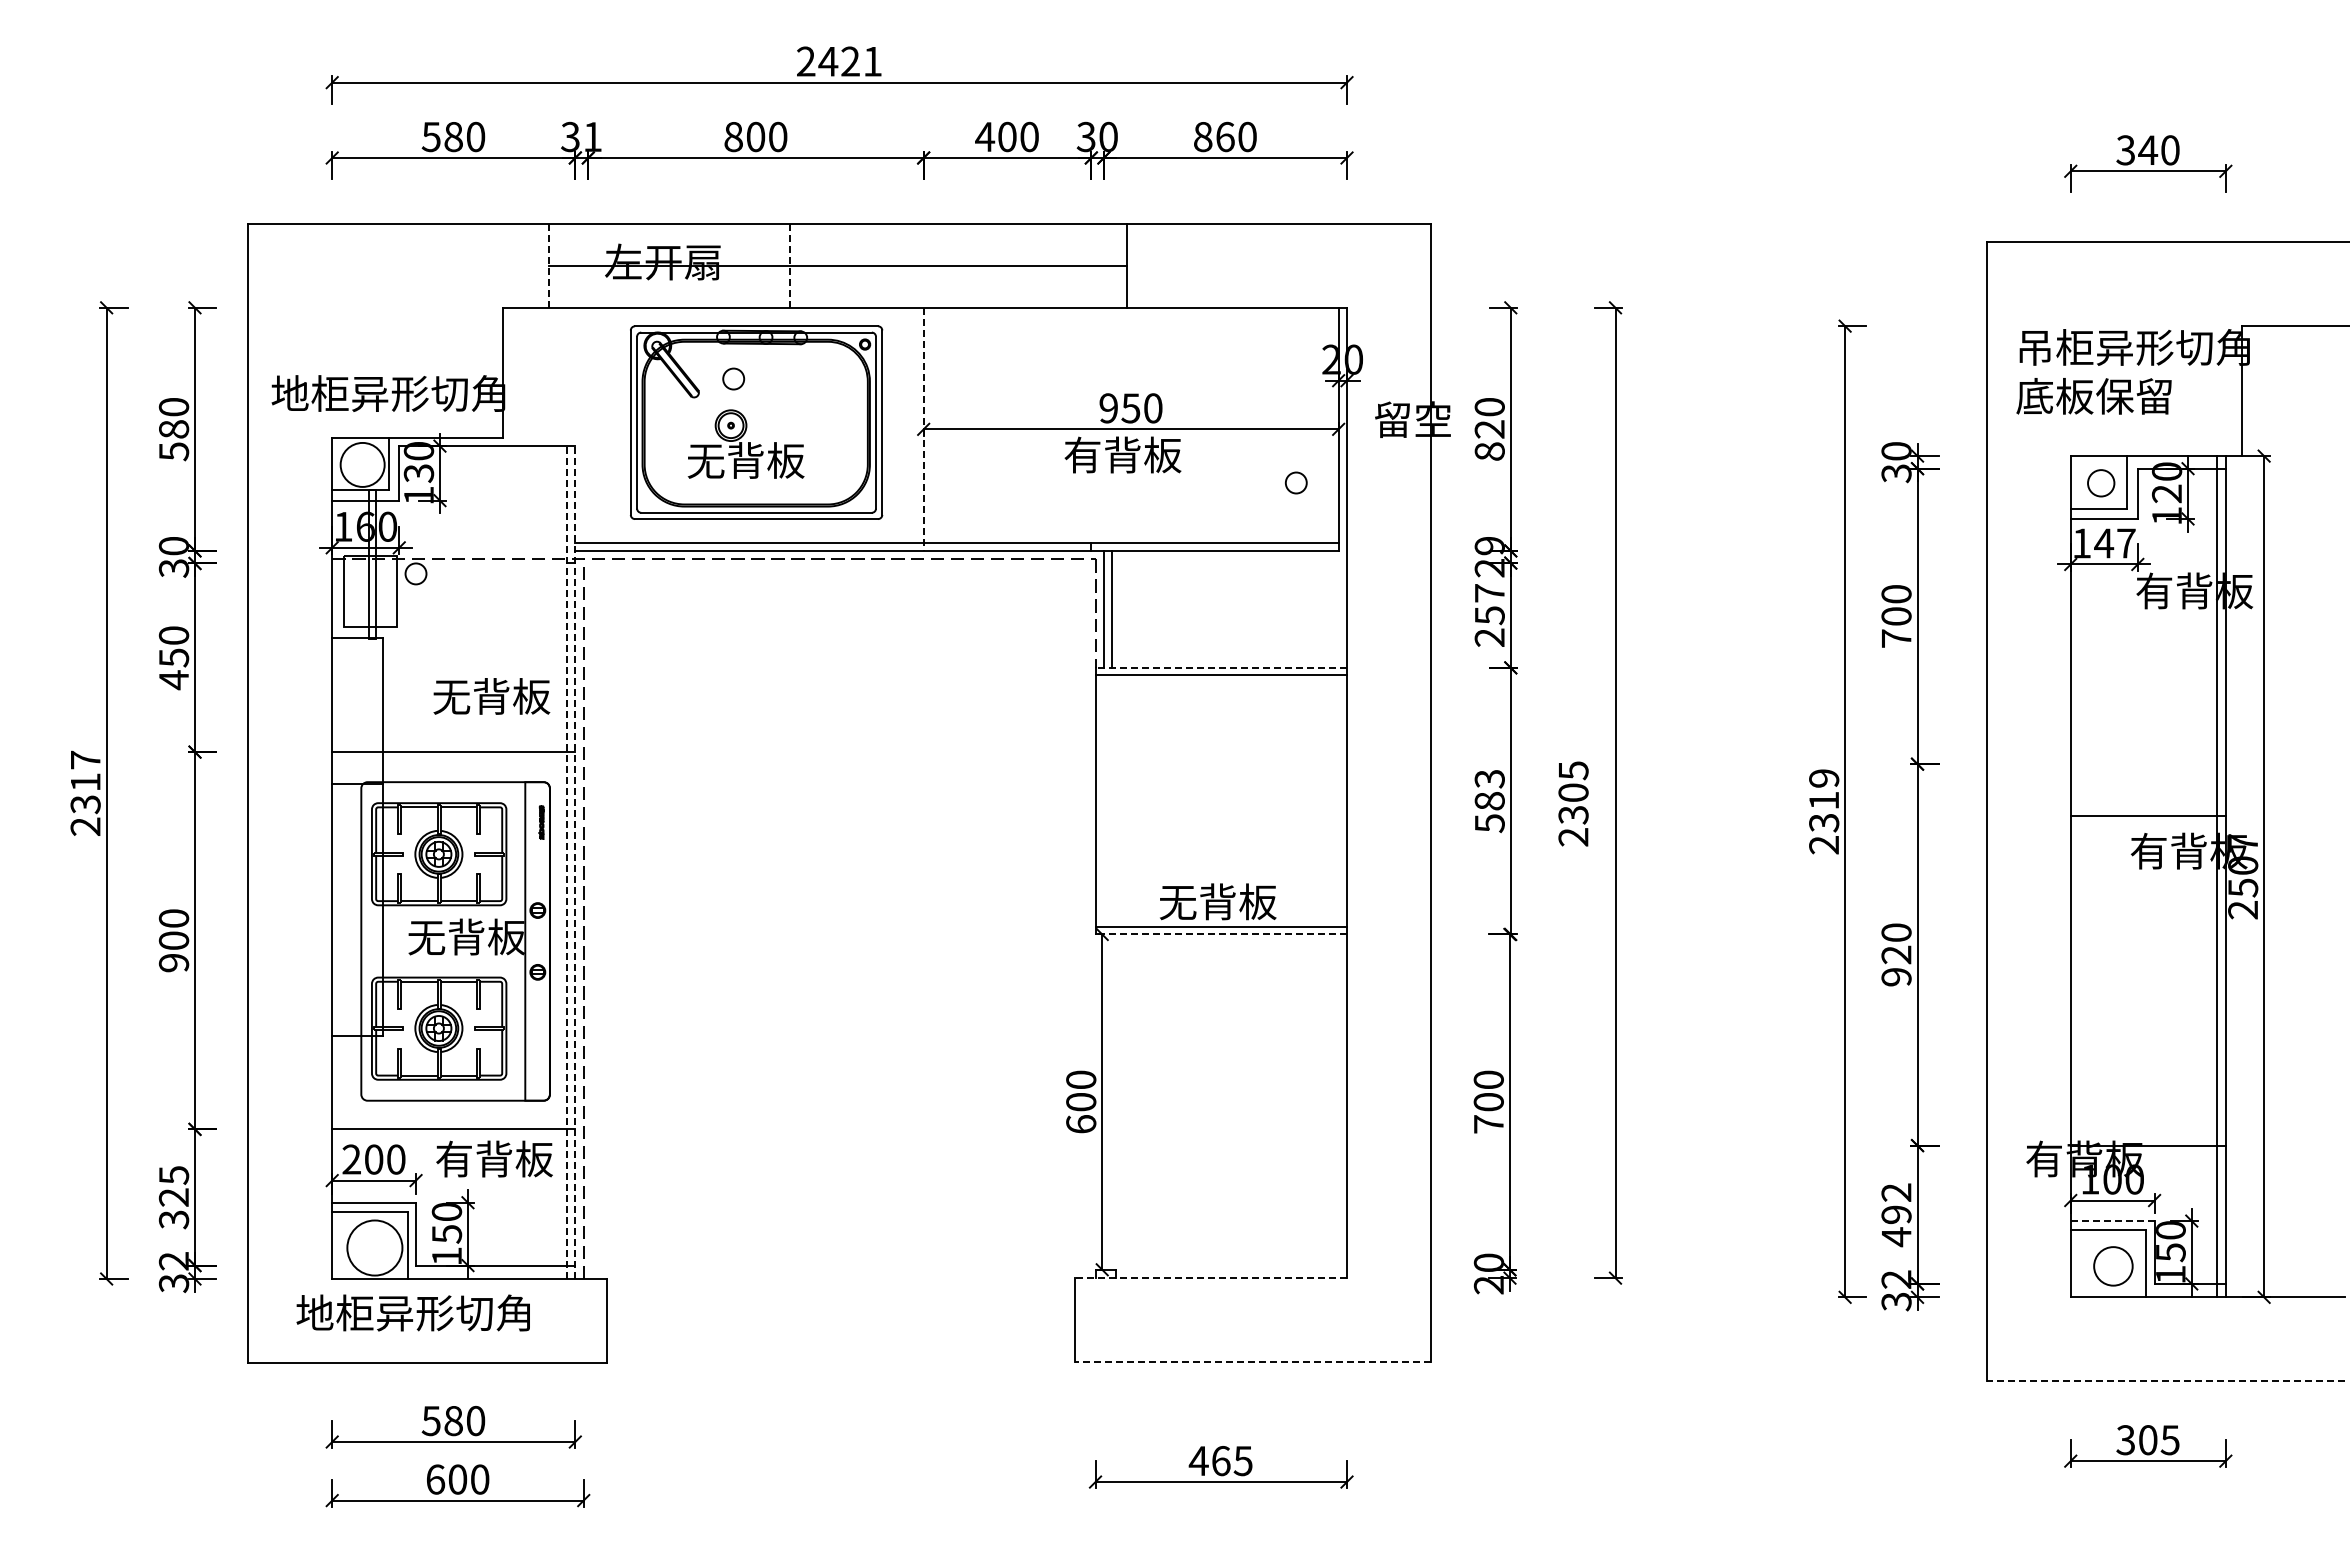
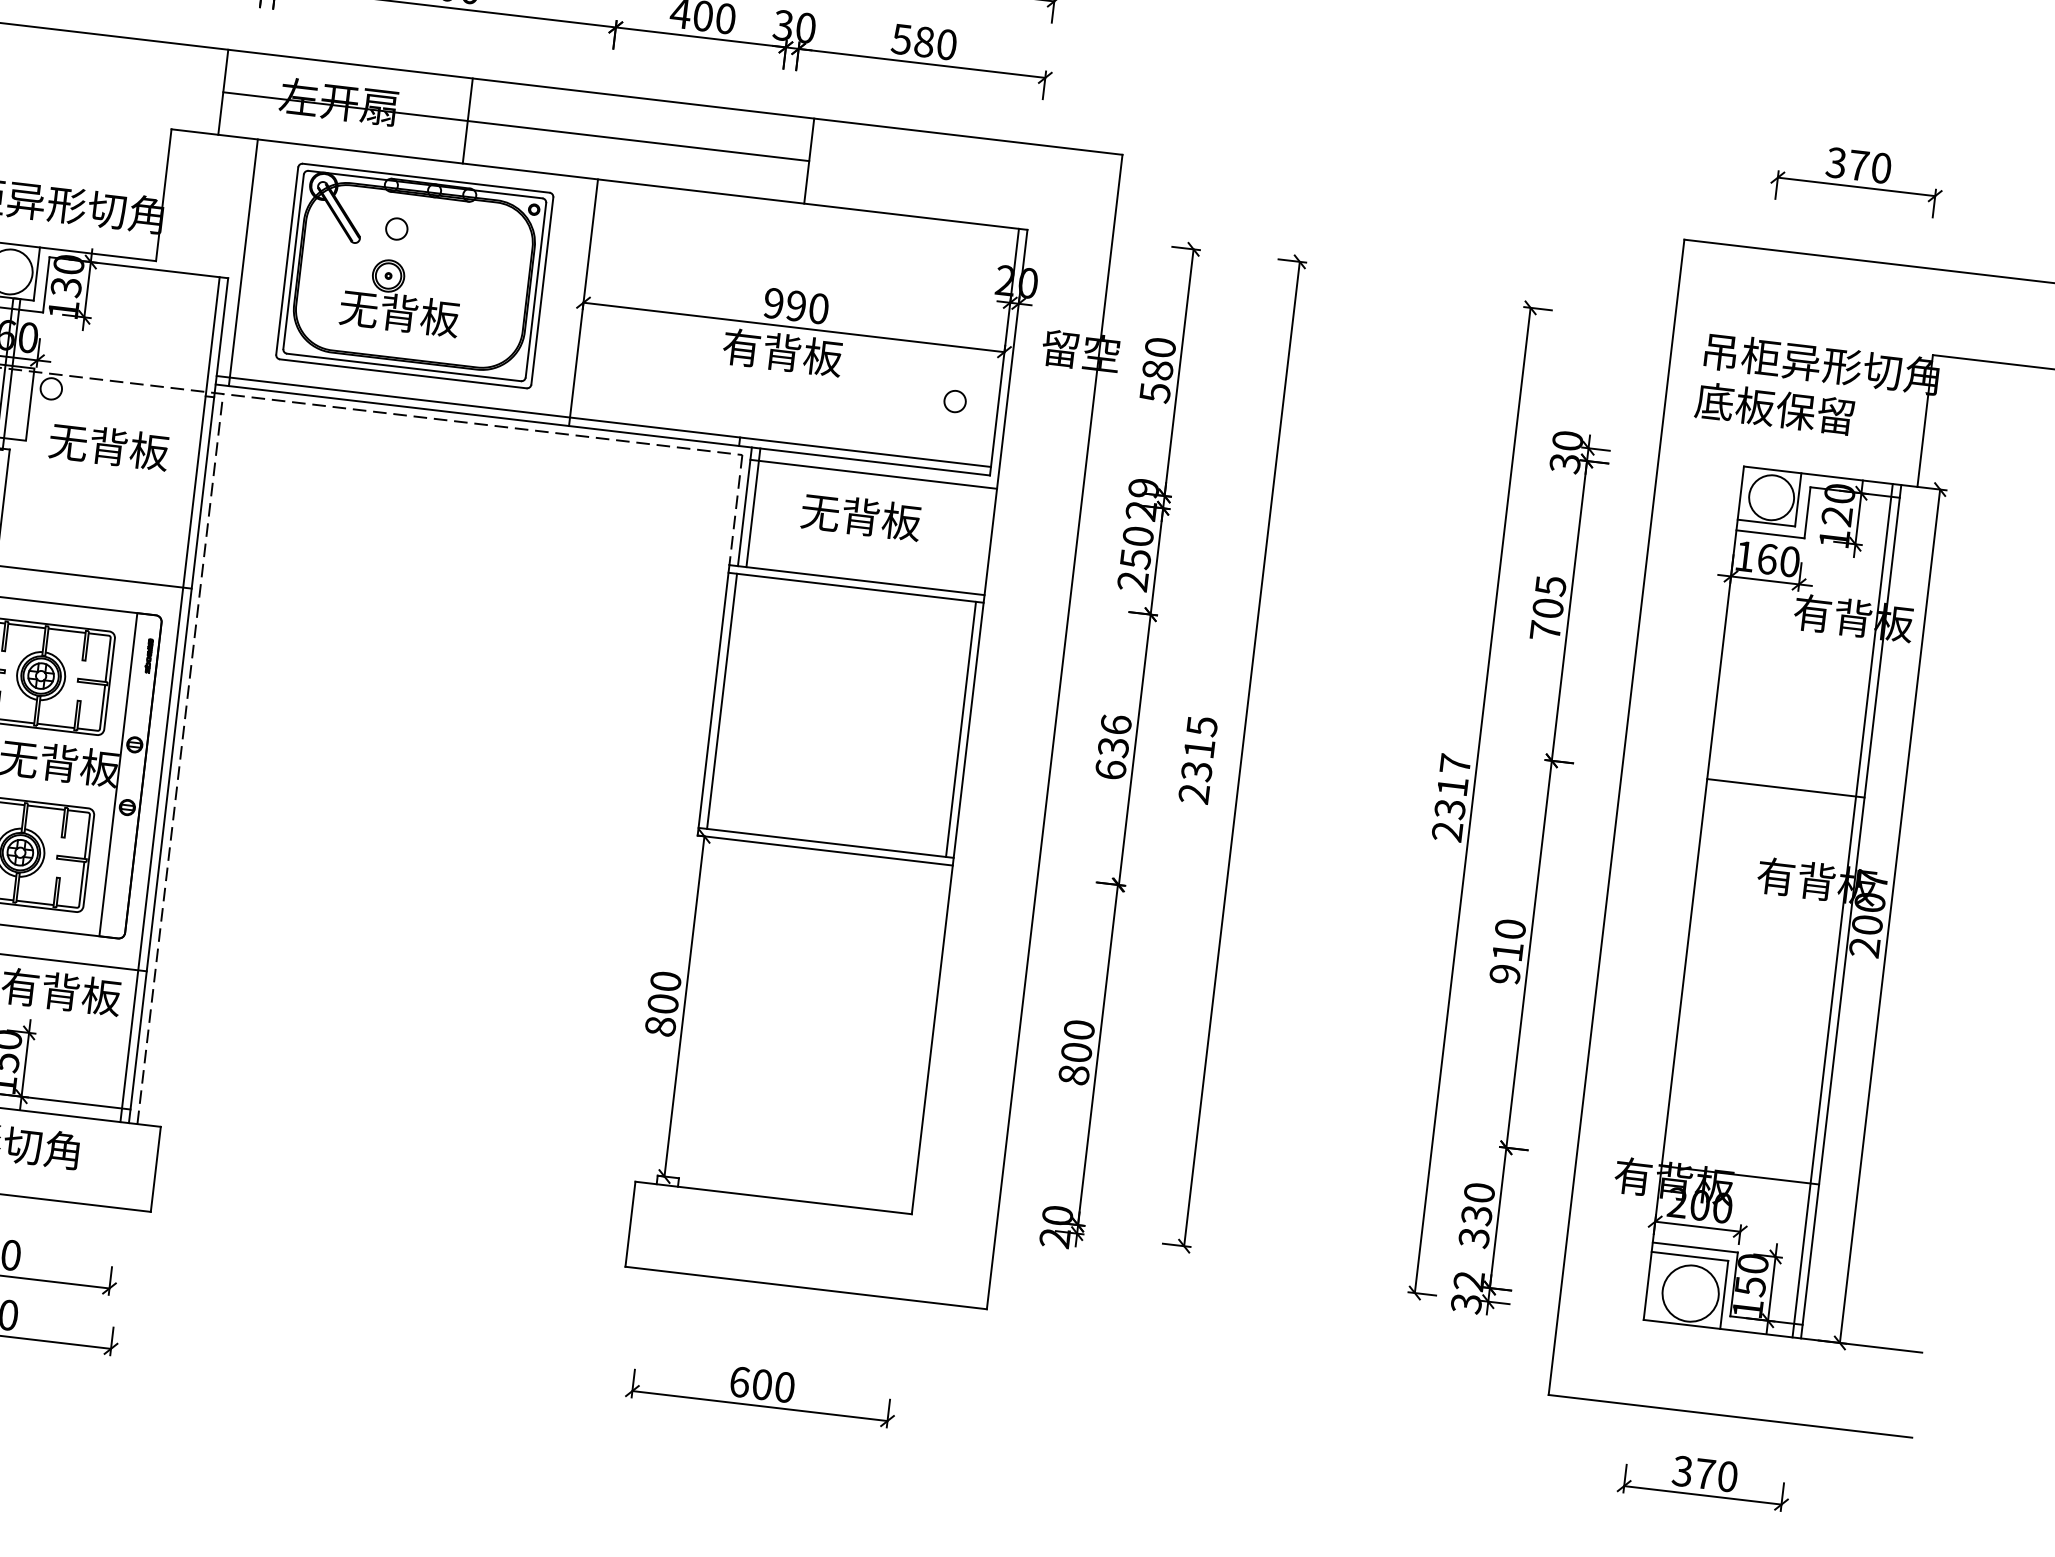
text: (1213, 136) -> (912, 40), 860 -> 580
text: (2148, 149) -> (1859, 164), 340 -> 370
line: (549, 265) -> (223, 91), dashed -> solid
line: (790, 265) -> (467, 120), dashed -> solid
text: (1130, 408) -> (795, 306), 950 -> 990
line: (588, 428) -> (243, 261), added
line: (923, 429) -> (583, 302), dashed -> solid
text: (1489, 440) -> (1156, 381), 820 -> 580
circle: (2101, 483) -> (1771, 497), size x1.67
text: (2114, 543) -> (1777, 560), 147 -> 160
line: (1225, 563) -> (873, 474), added
text: (1489, 593) -> (1137, 536), 257 -> 250
text: (1896, 594) -> (1550, 586), 700 -> 705
line: (1221, 667) -> (857, 579), dashed -> solid
text: (491, 696) -> (108, 446), moved
text: (1824, 778) -> (1455, 764), 2319 -> 2317
text: (1573, 792) -> (1199, 748), 2305 -> 2315
line: (1103, 800) -> (721, 700), added
line: (1339, 800) -> (961, 728), added
text: (1489, 801) -> (1113, 747), 583 -> 636
line: (2147, 816) -> (1785, 788), moved
line: (566, 862) -> (169, 699), dashed -> solid
line: (575, 862) -> (178, 700), dashed -> solid
text: (2243, 887) -> (1867, 924), 2507 -> 2007
text: (1218, 901) -> (861, 516), moved
line: (1221, 934) -> (825, 850), dashed -> solid
text: (1896, 954) -> (1507, 951), 920 -> 910
text: (1081, 1124) -> (660, 1026), 600 -> 800
text: (1488, 1124) -> (1073, 1075), 700 -> 800
text: (2090, 1179) -> (1677, 1202), 100 -> 200
text: (1896, 1215) -> (1476, 1216), 492 -> 330
line: (2112, 1221) -> (1695, 1247), dashed -> solid
circle: (2112, 1265) -> (1689, 1292), size x1.43
line: (1210, 1278) -> (773, 1198), dashed -> solid
line: (1252, 1361) -> (806, 1287), dashed -> solid
line: (2165, 1381) -> (1729, 1416), dashed -> solid
text: (2159, 1440) -> (1716, 1475), 305 -> 370
text: (1220, 1461) -> (761, 1385), 465 -> 600

